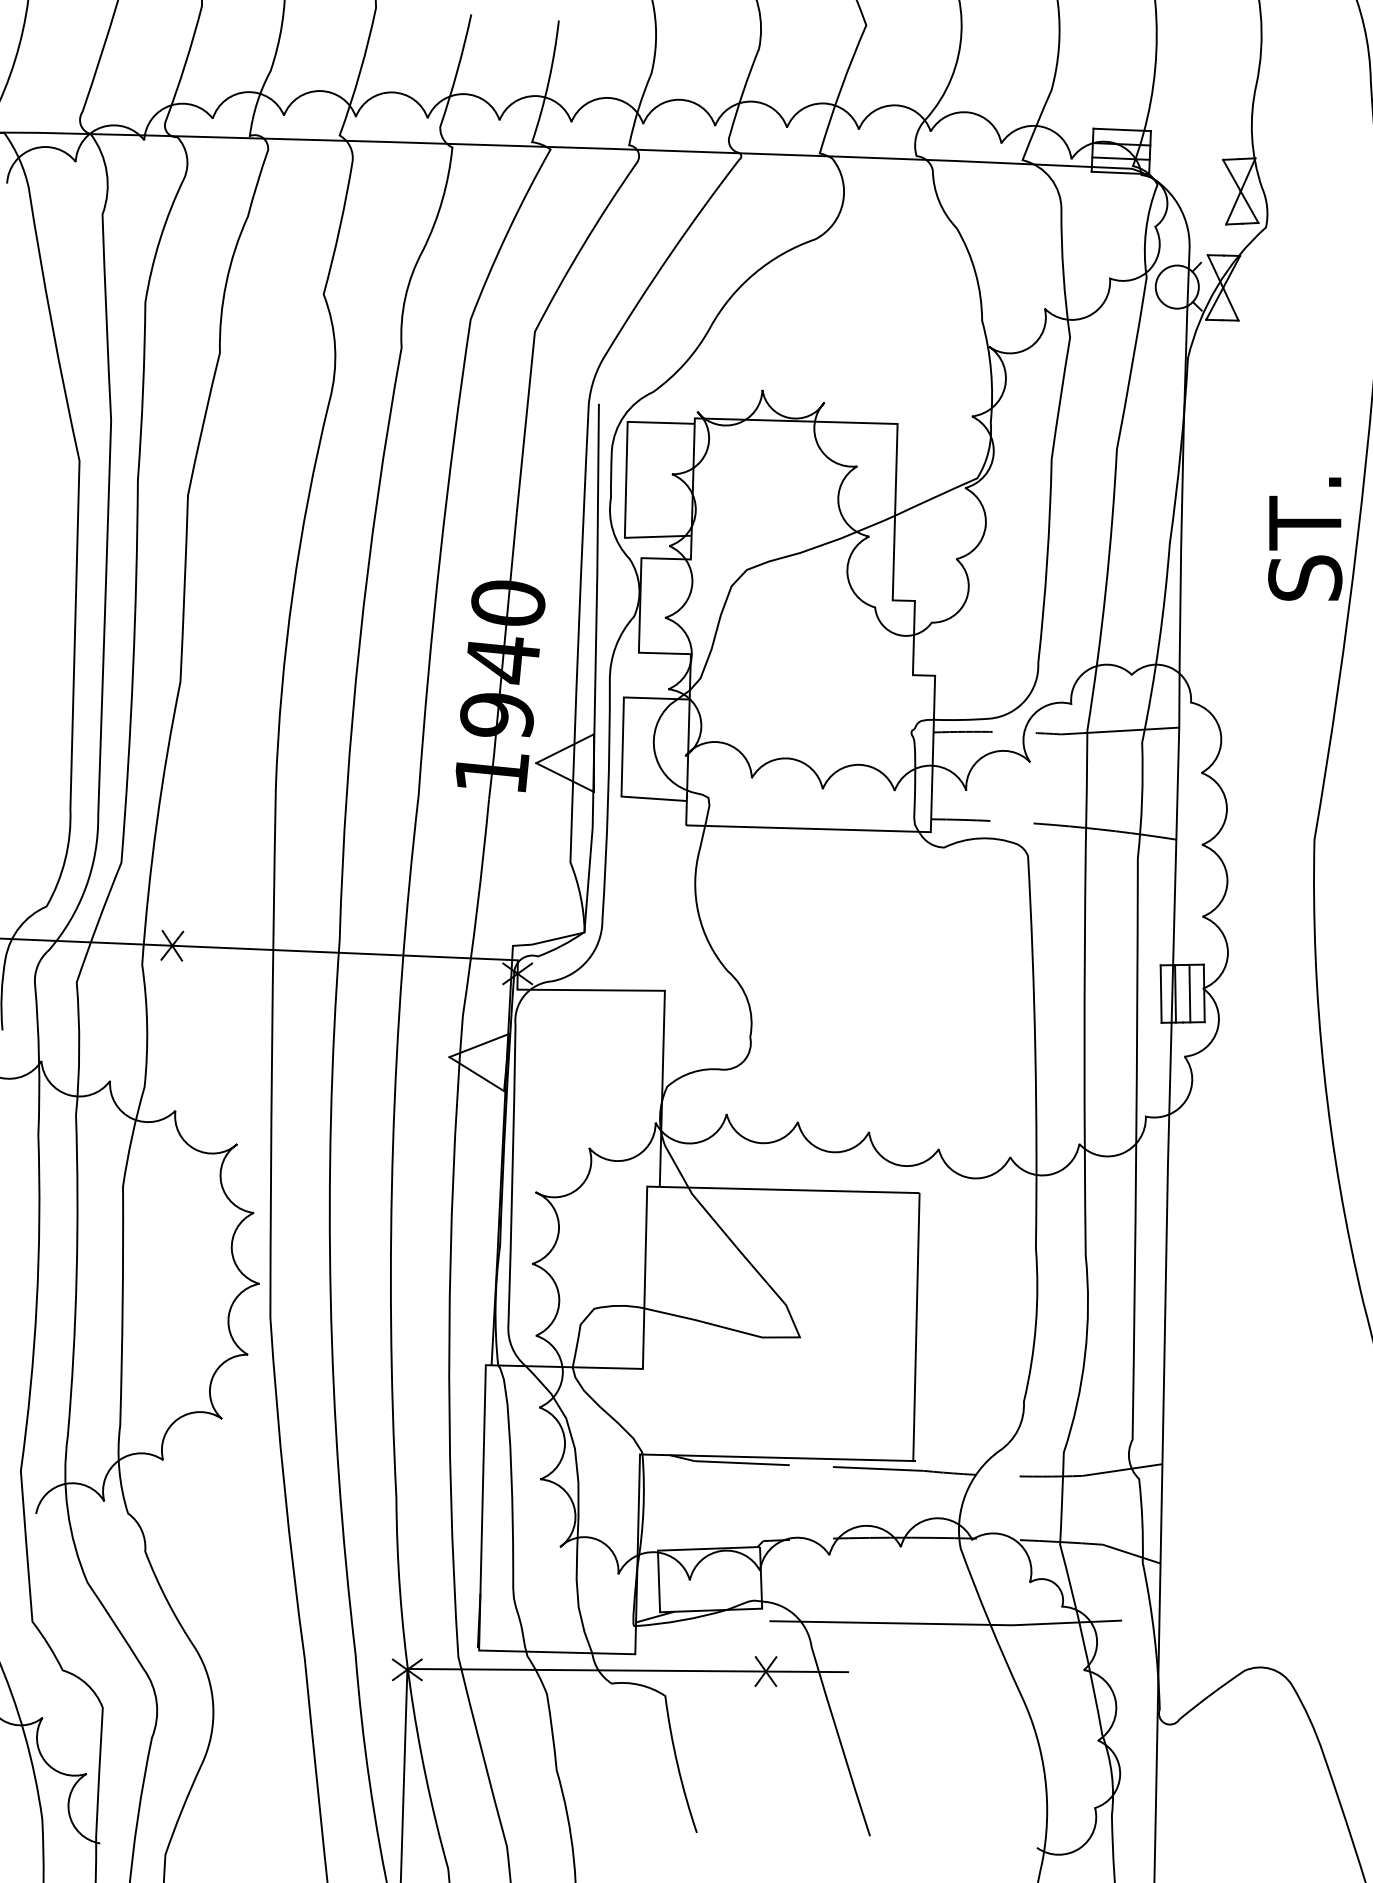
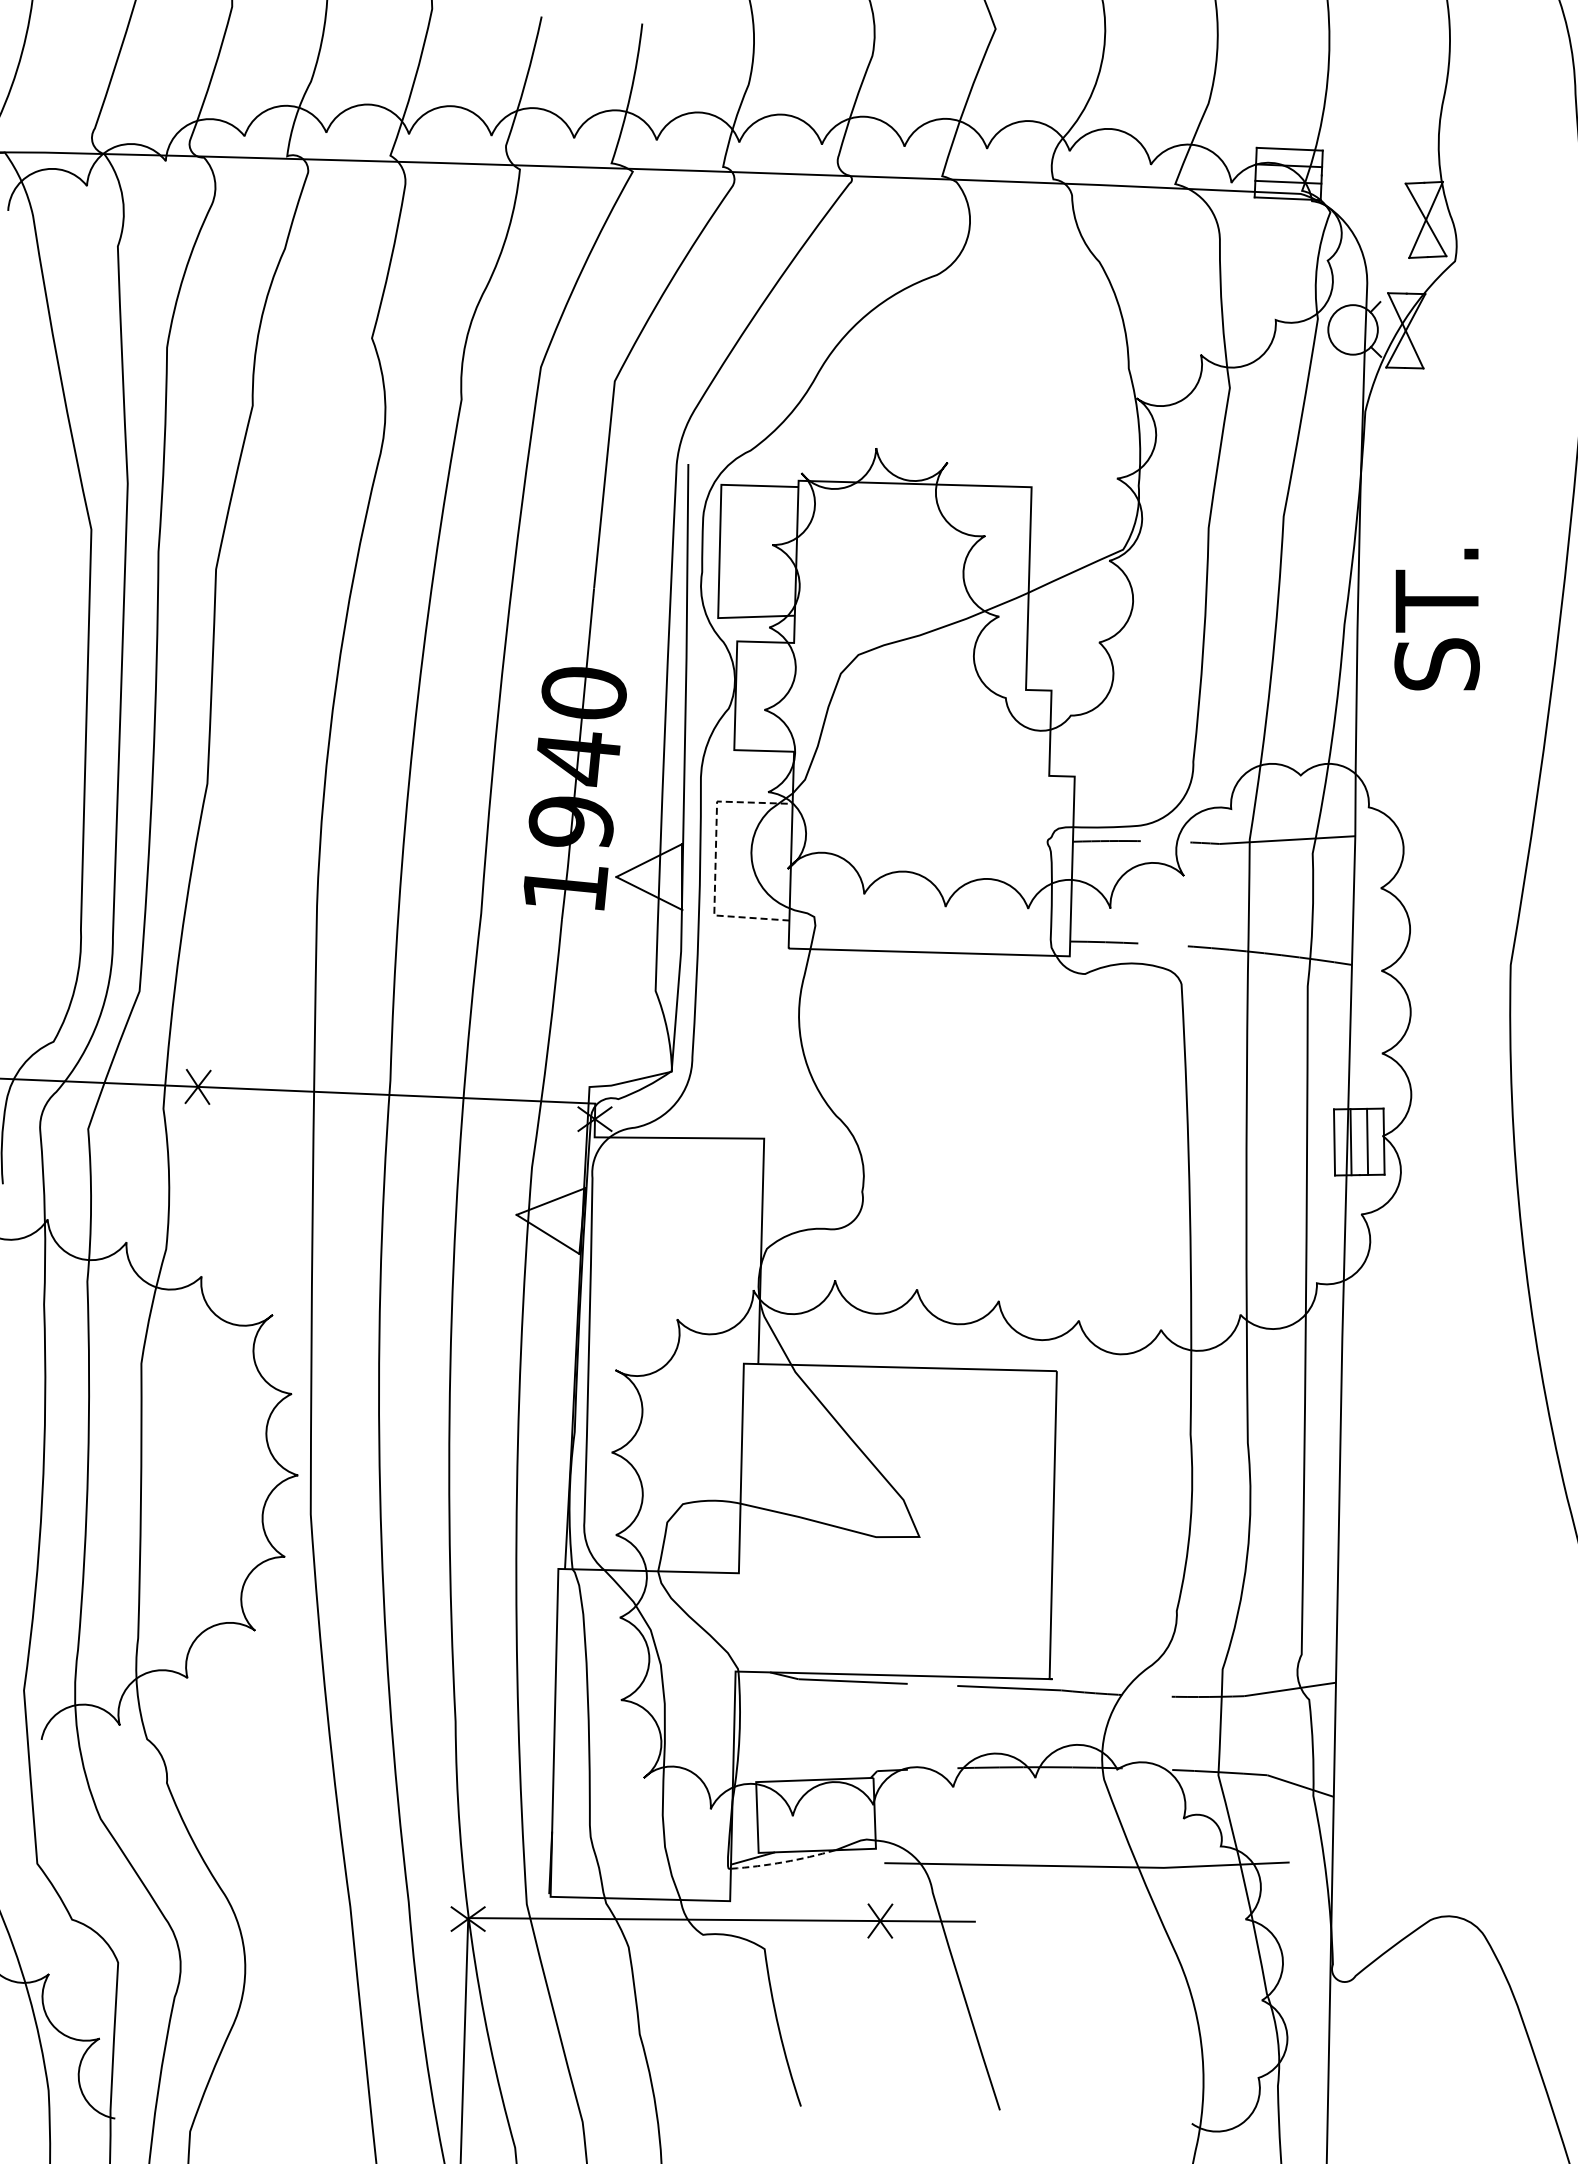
text: (1304, 539) -> (1436, 619), moved
line: (622, 747) -> (715, 858), solid -> dashed
line: (681, 1620) -> (783, 1862), solid -> dashed

